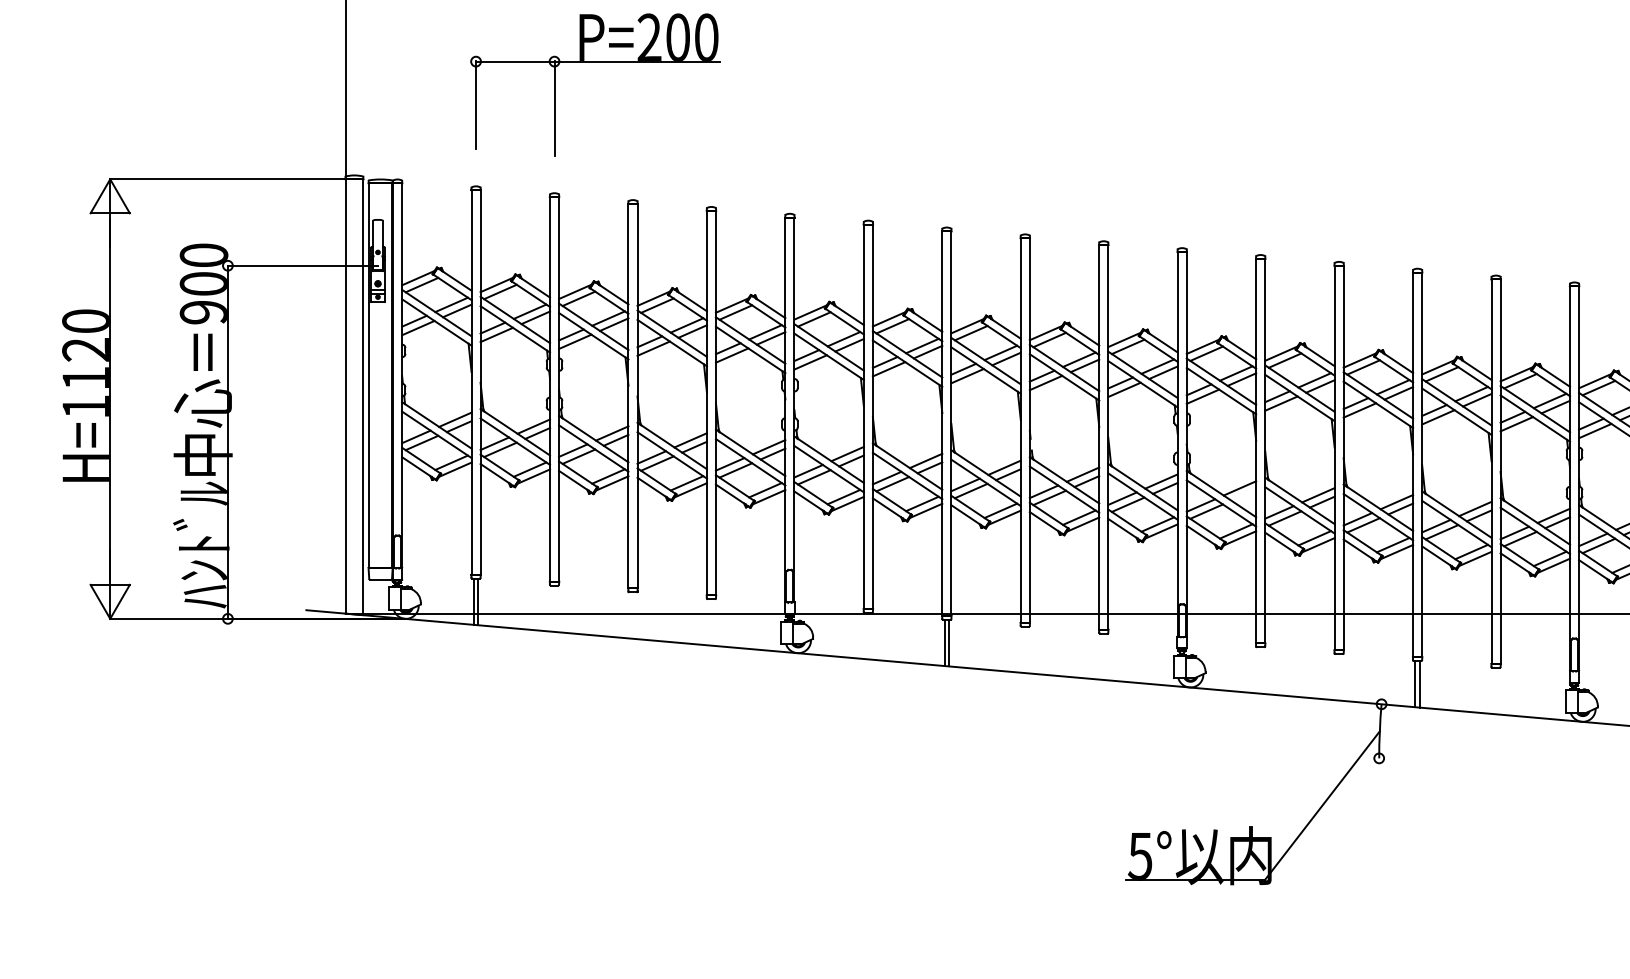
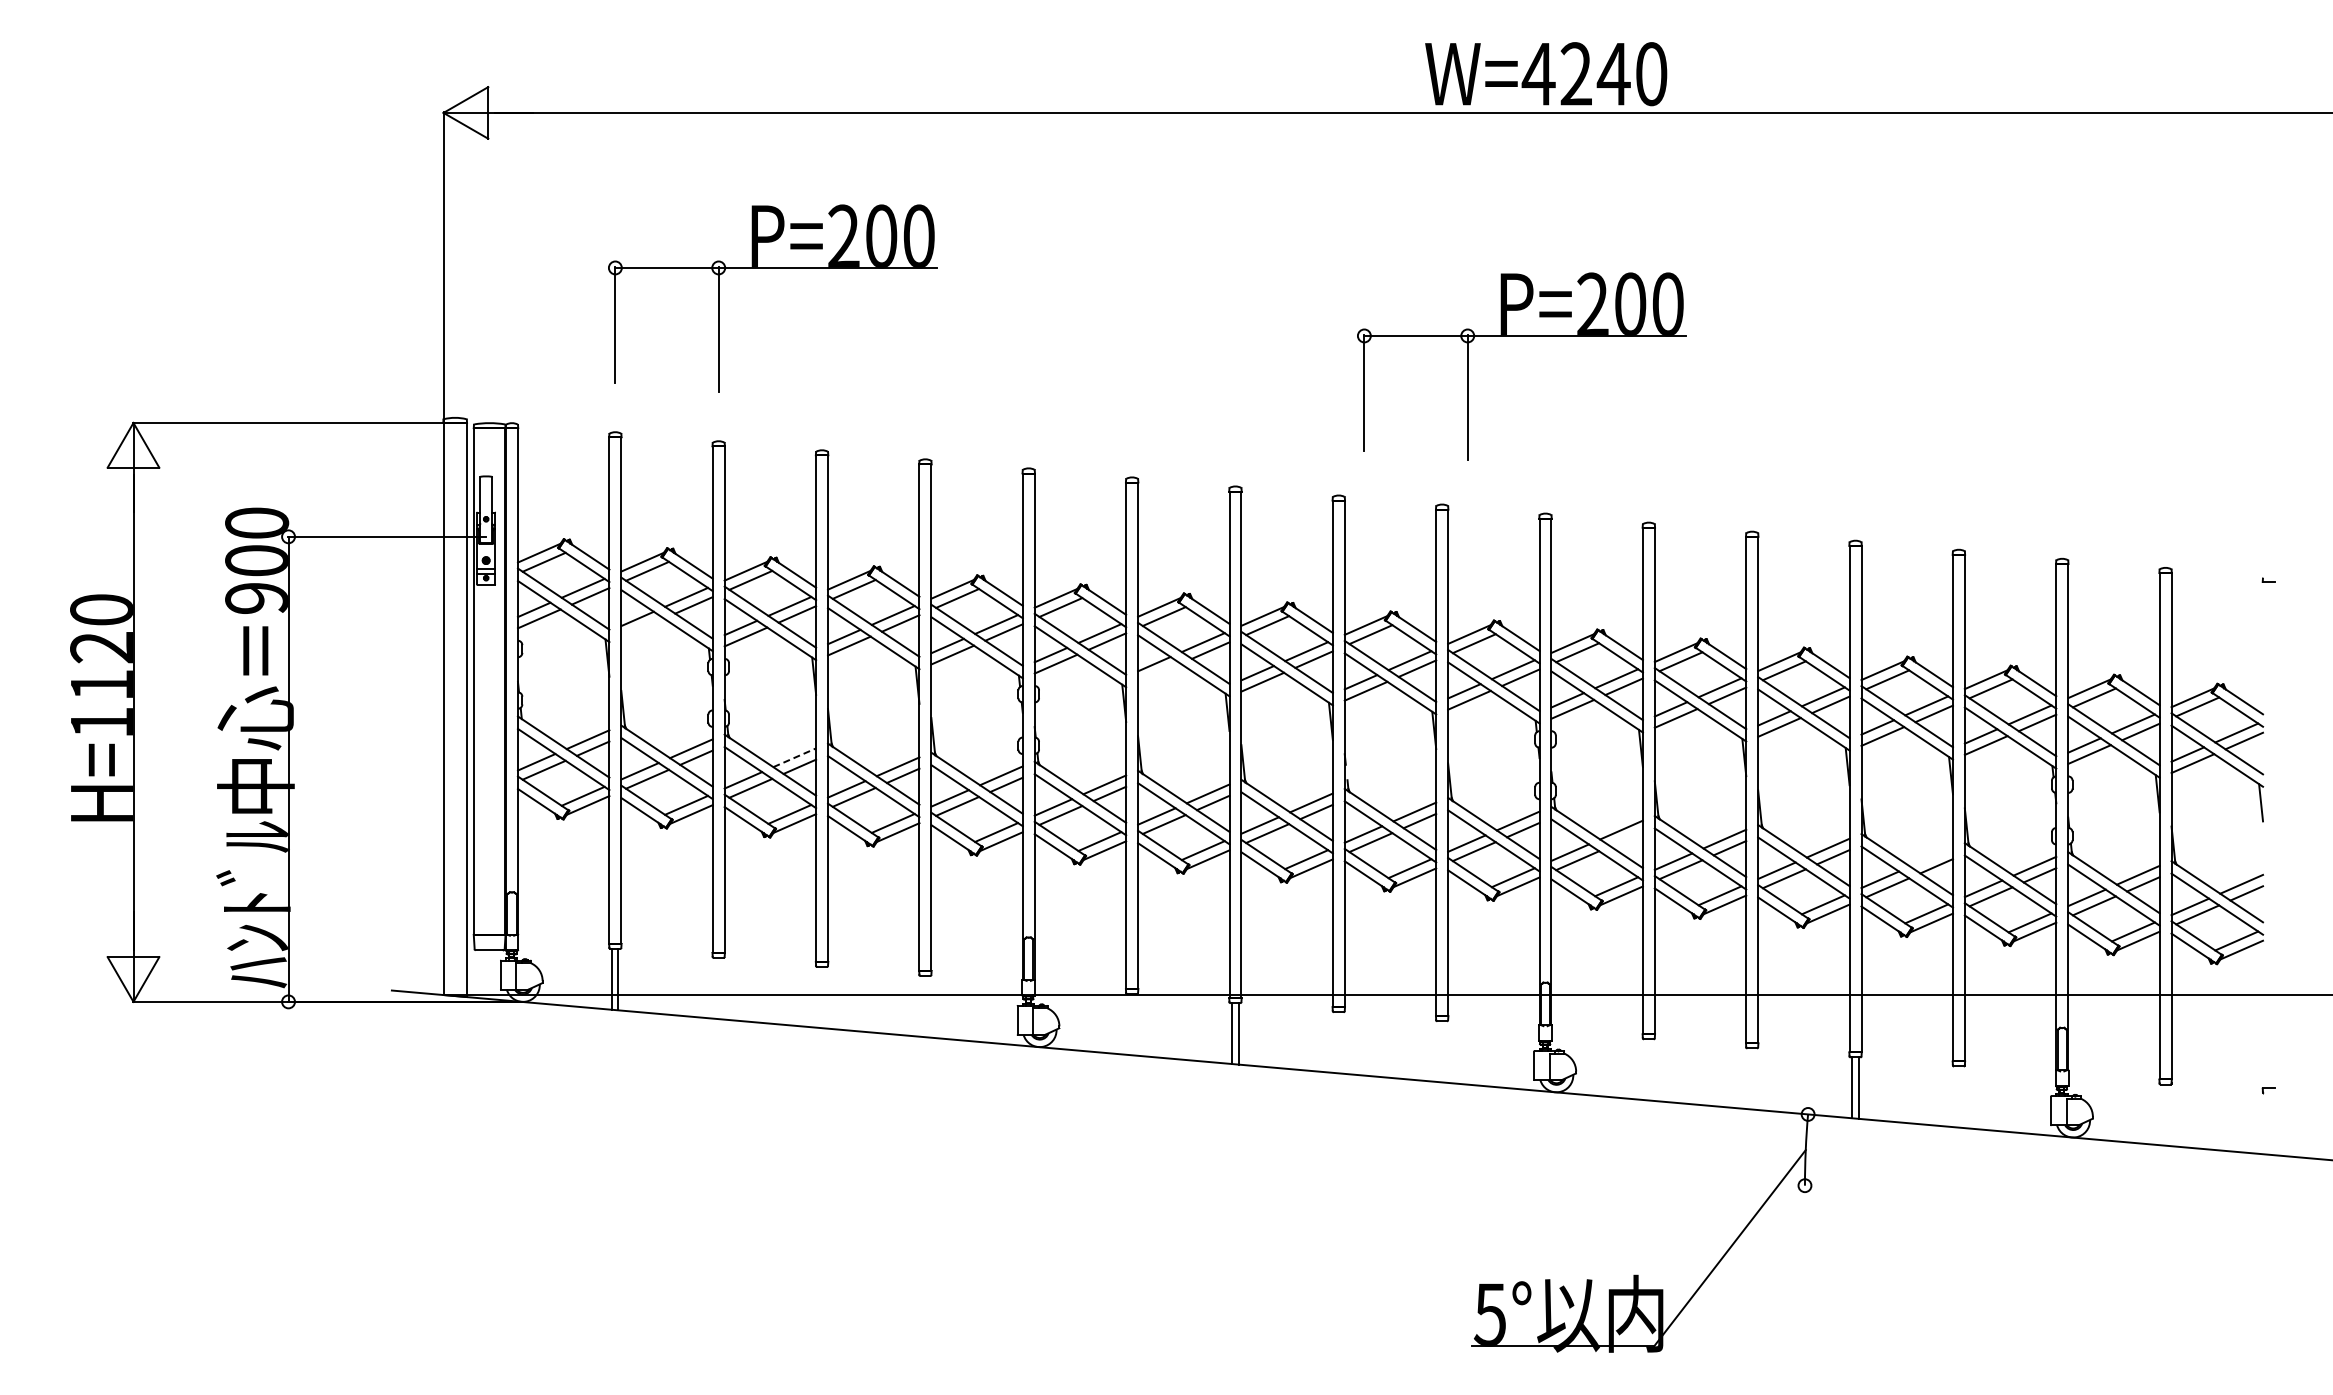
part: (1164, 113) -> (1521, 336), added
line: (496, 334) -> (642, 627), removed
line: (889, 368) -> (1159, 672), removed
line: (612, 433) -> (795, 757), solid -> dashed
line: (1475, 508) -> (1931, 856), removed

